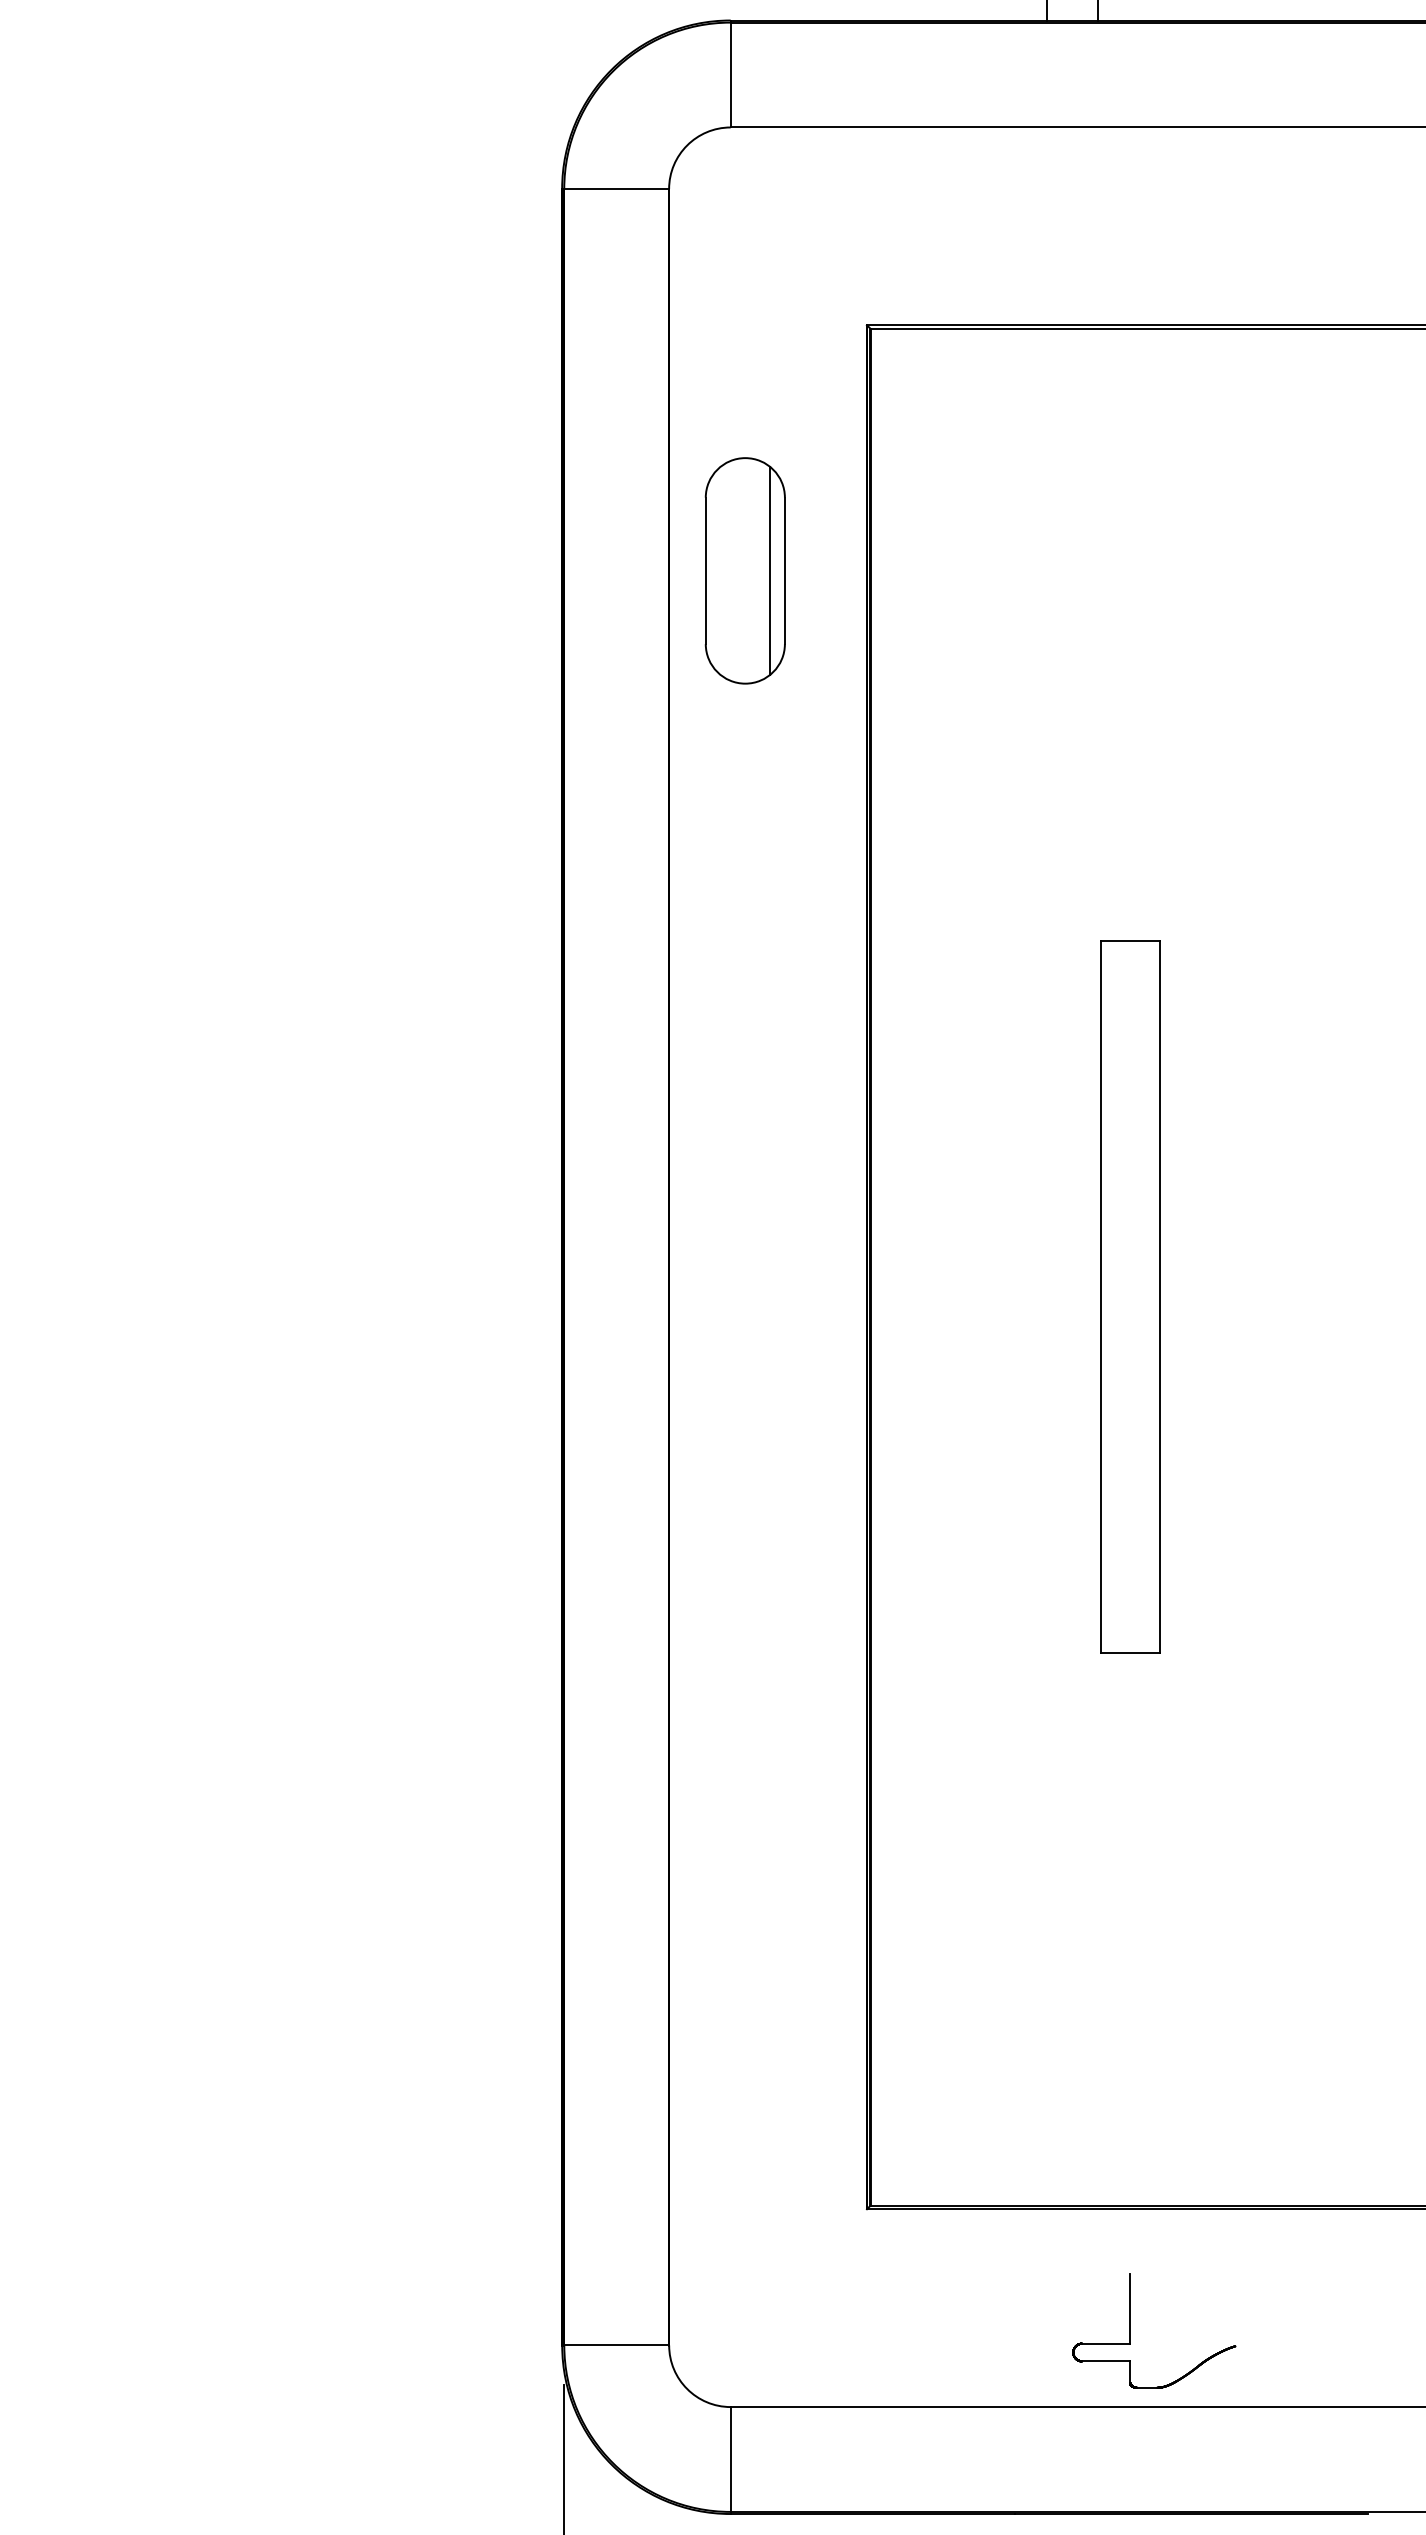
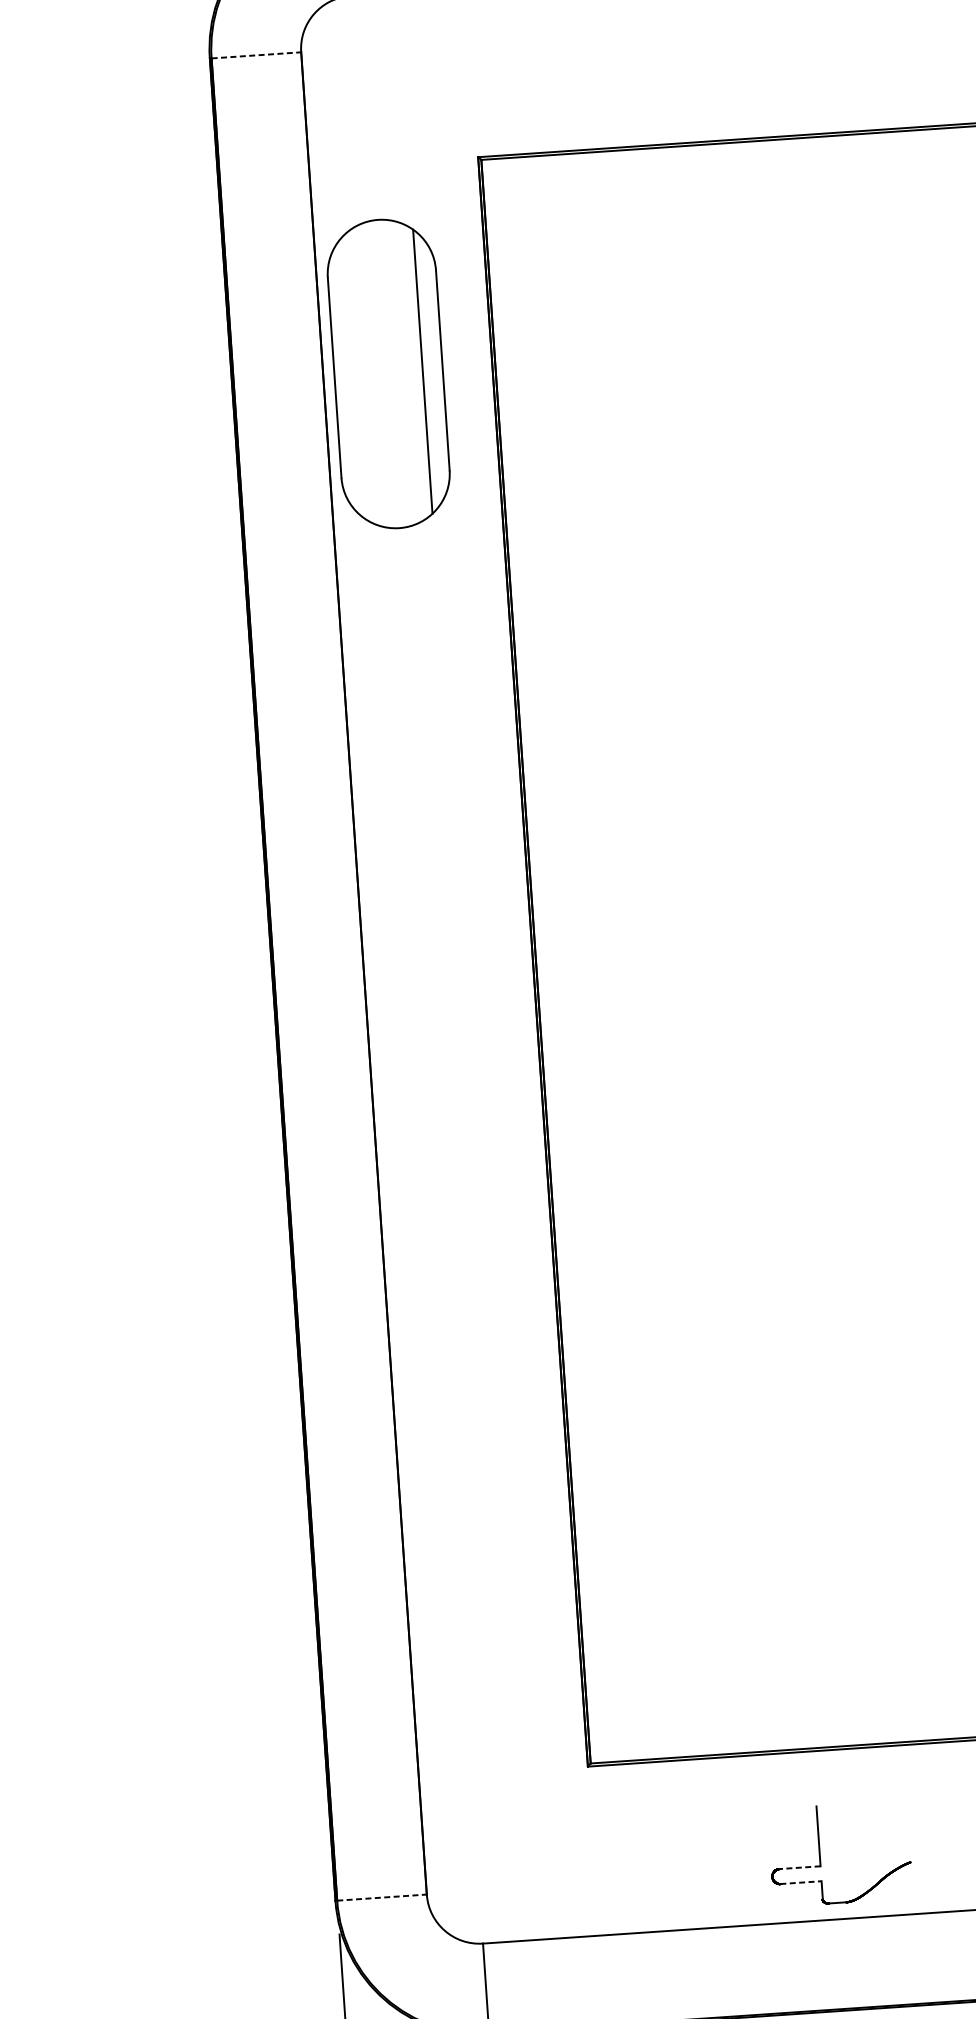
line: (617, 189) -> (257, 55), solid -> dashed
part: (744, 570) -> (387, 373), size x1.6
part: (1130, 1296) -> (759, 971), removed
line: (1105, 2343) -> (799, 1867), solid -> dashed
line: (617, 2345) -> (382, 1897), solid -> dashed
line: (1106, 2361) -> (801, 1882), solid -> dashed

